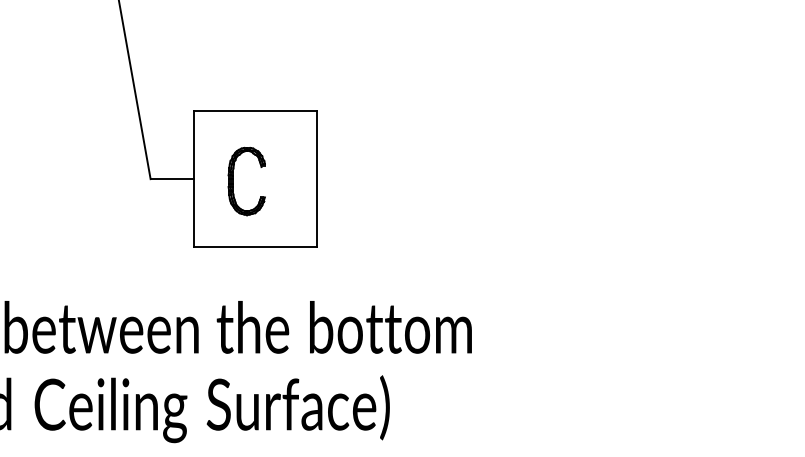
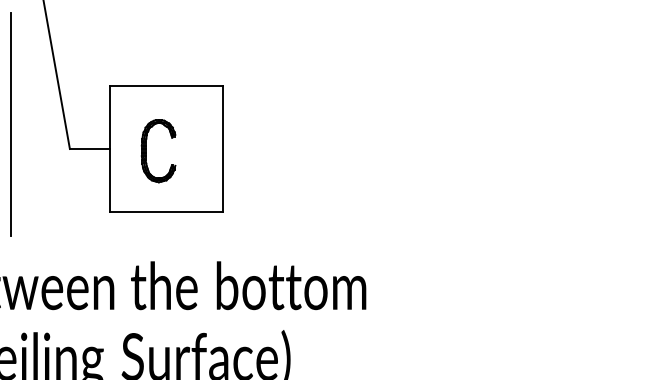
line: (86, 152) -> (10, 124), added

